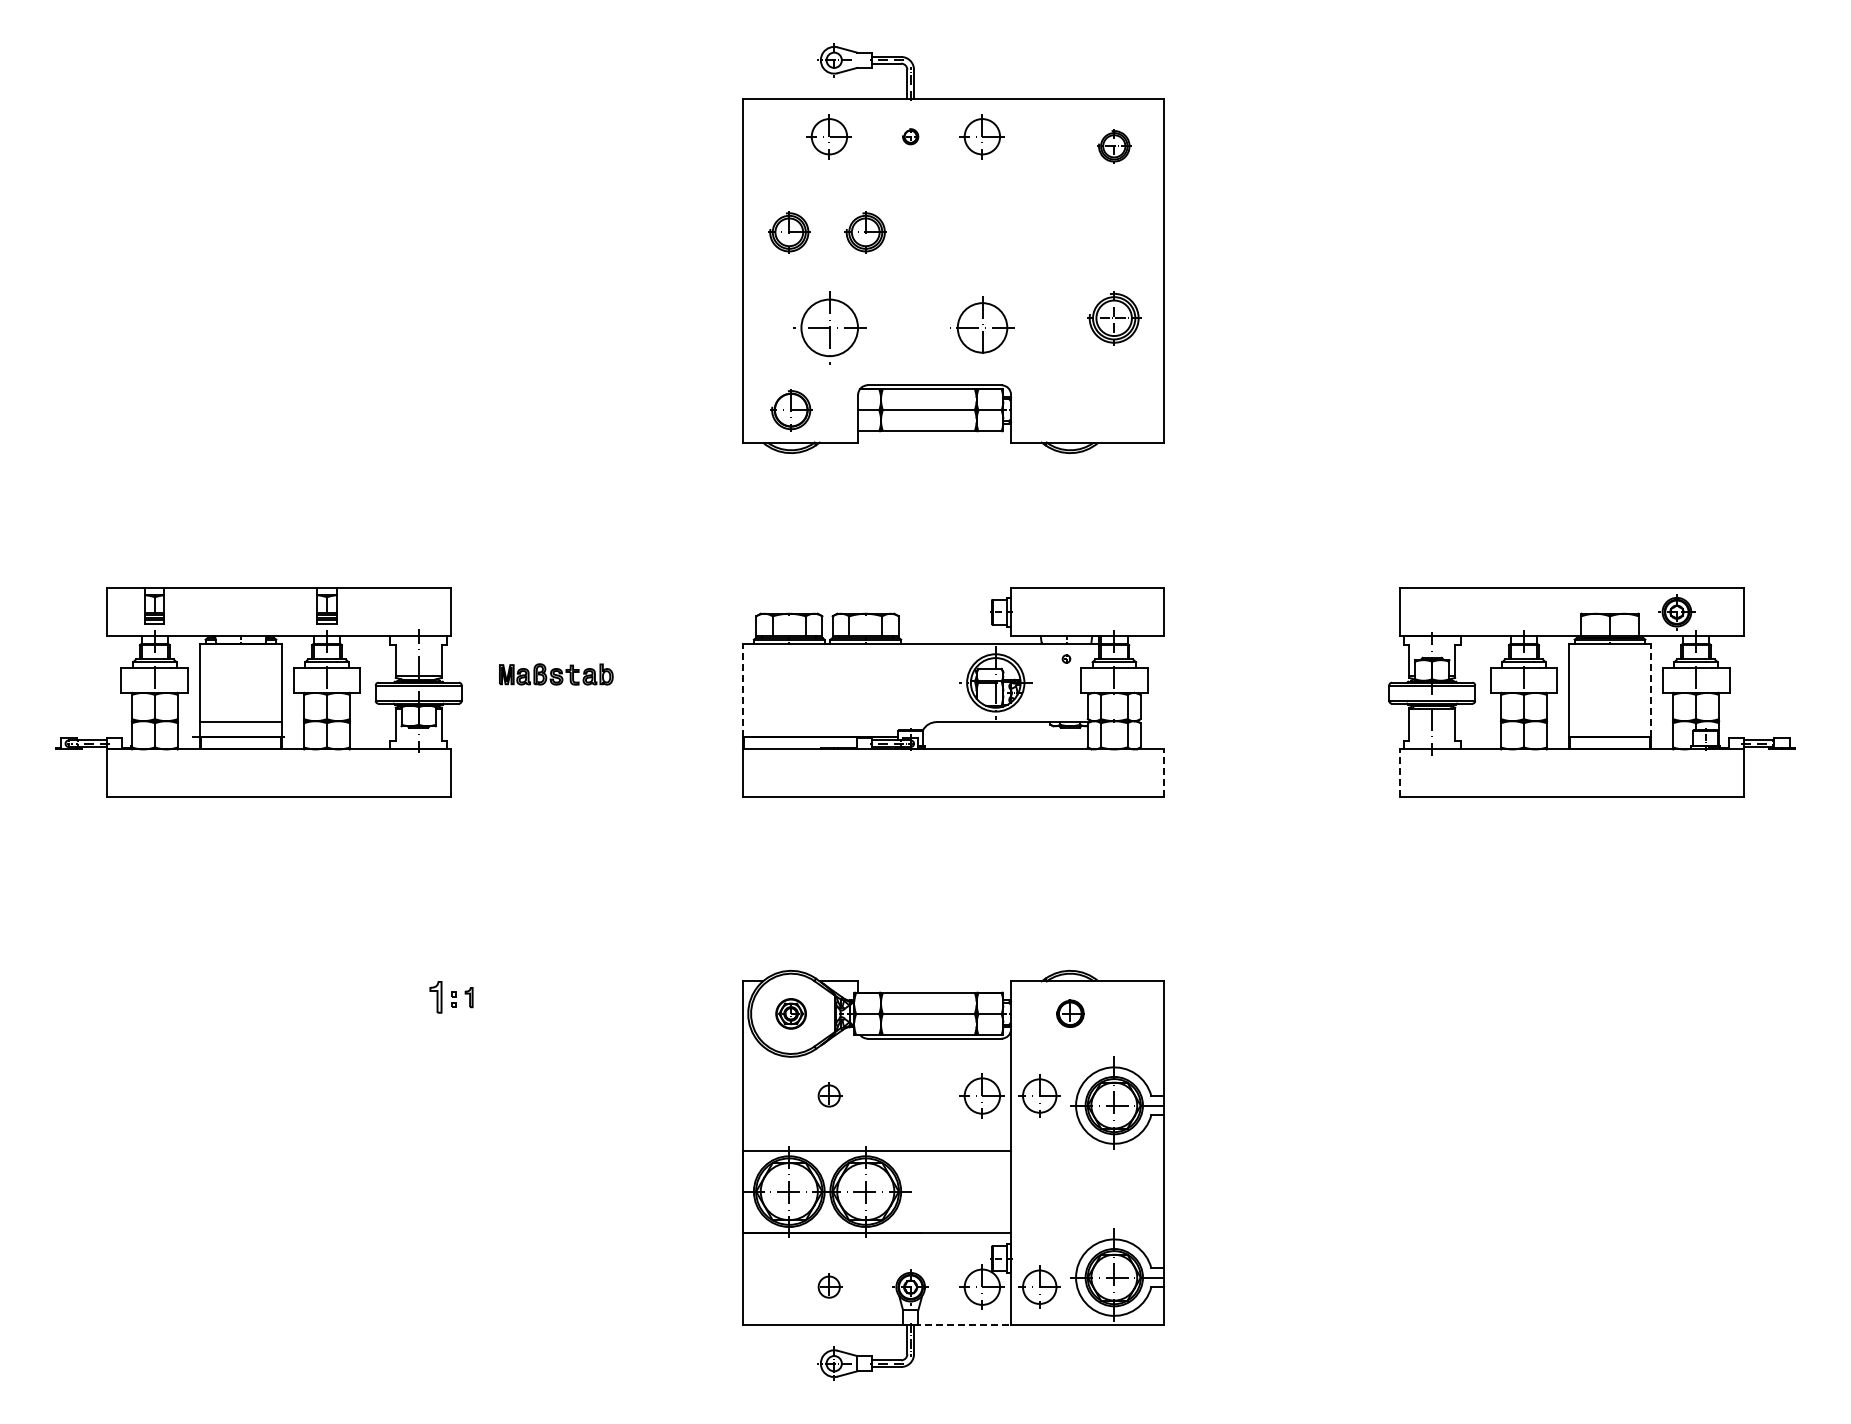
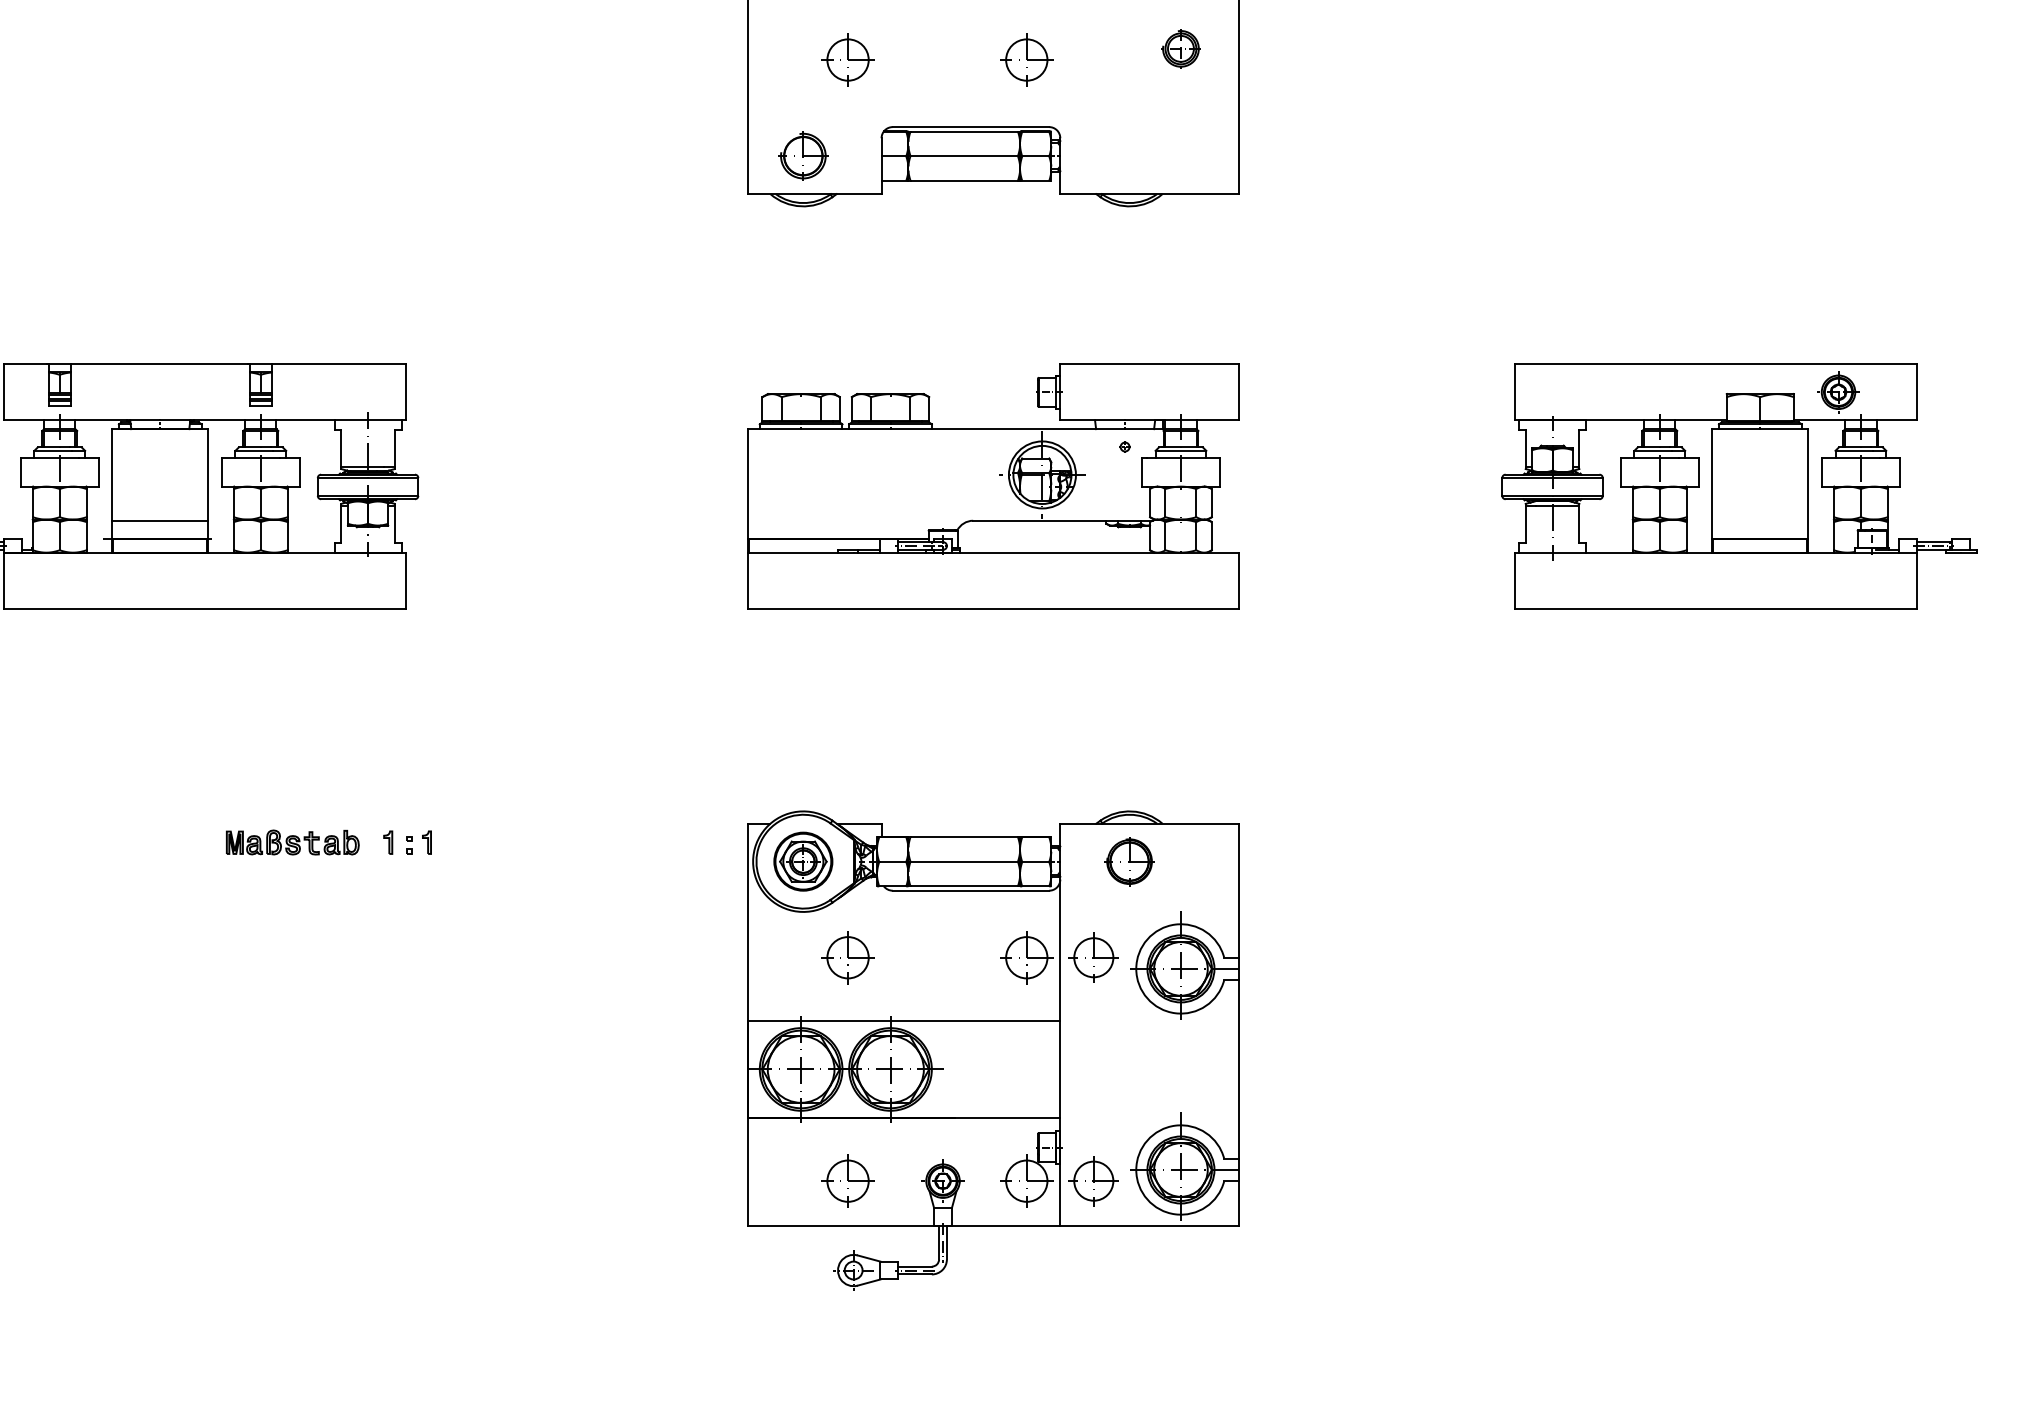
part: (1114, 318) -> (1181, 49), size x0.62
part: (828, 327) -> (846, 59), size x0.62
part: (981, 327) -> (1025, 59), size x0.71
part: (556, 674) -> (292, 842), moved
line: (743, 690) -> (747, 483), dashed -> solid
line: (1651, 690) -> (1808, 483), dashed -> solid
line: (1164, 773) -> (1239, 580), dashed -> solid
line: (1399, 773) -> (1514, 580), dashed -> solid
part: (435, 997) -> (387, 842), size x0.62
part: (790, 1013) -> (802, 861), size x1.67
part: (1070, 1013) -> (1129, 861), size x1.43
part: (828, 1095) -> (846, 957), size x1.67
part: (828, 1286) -> (846, 1180), size x1.67
line: (962, 1325) -> (1003, 1225), dashed -> solid

